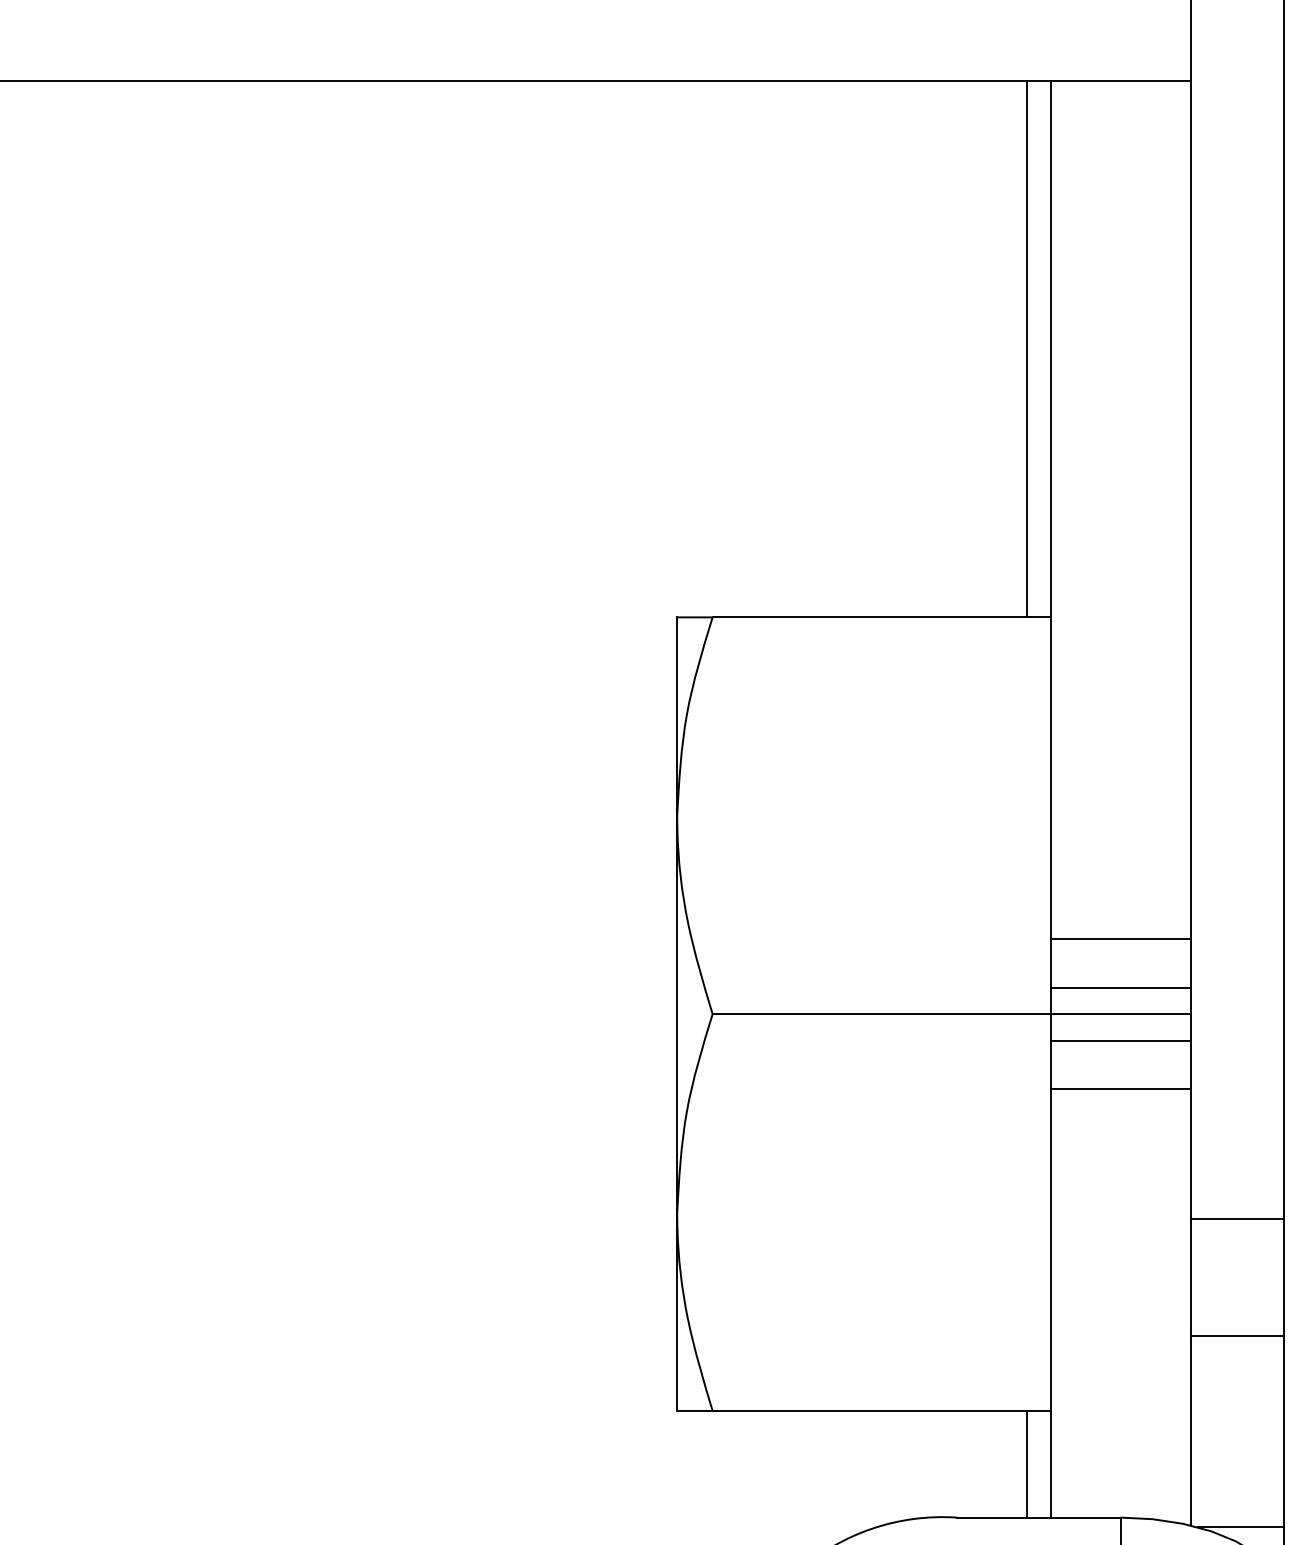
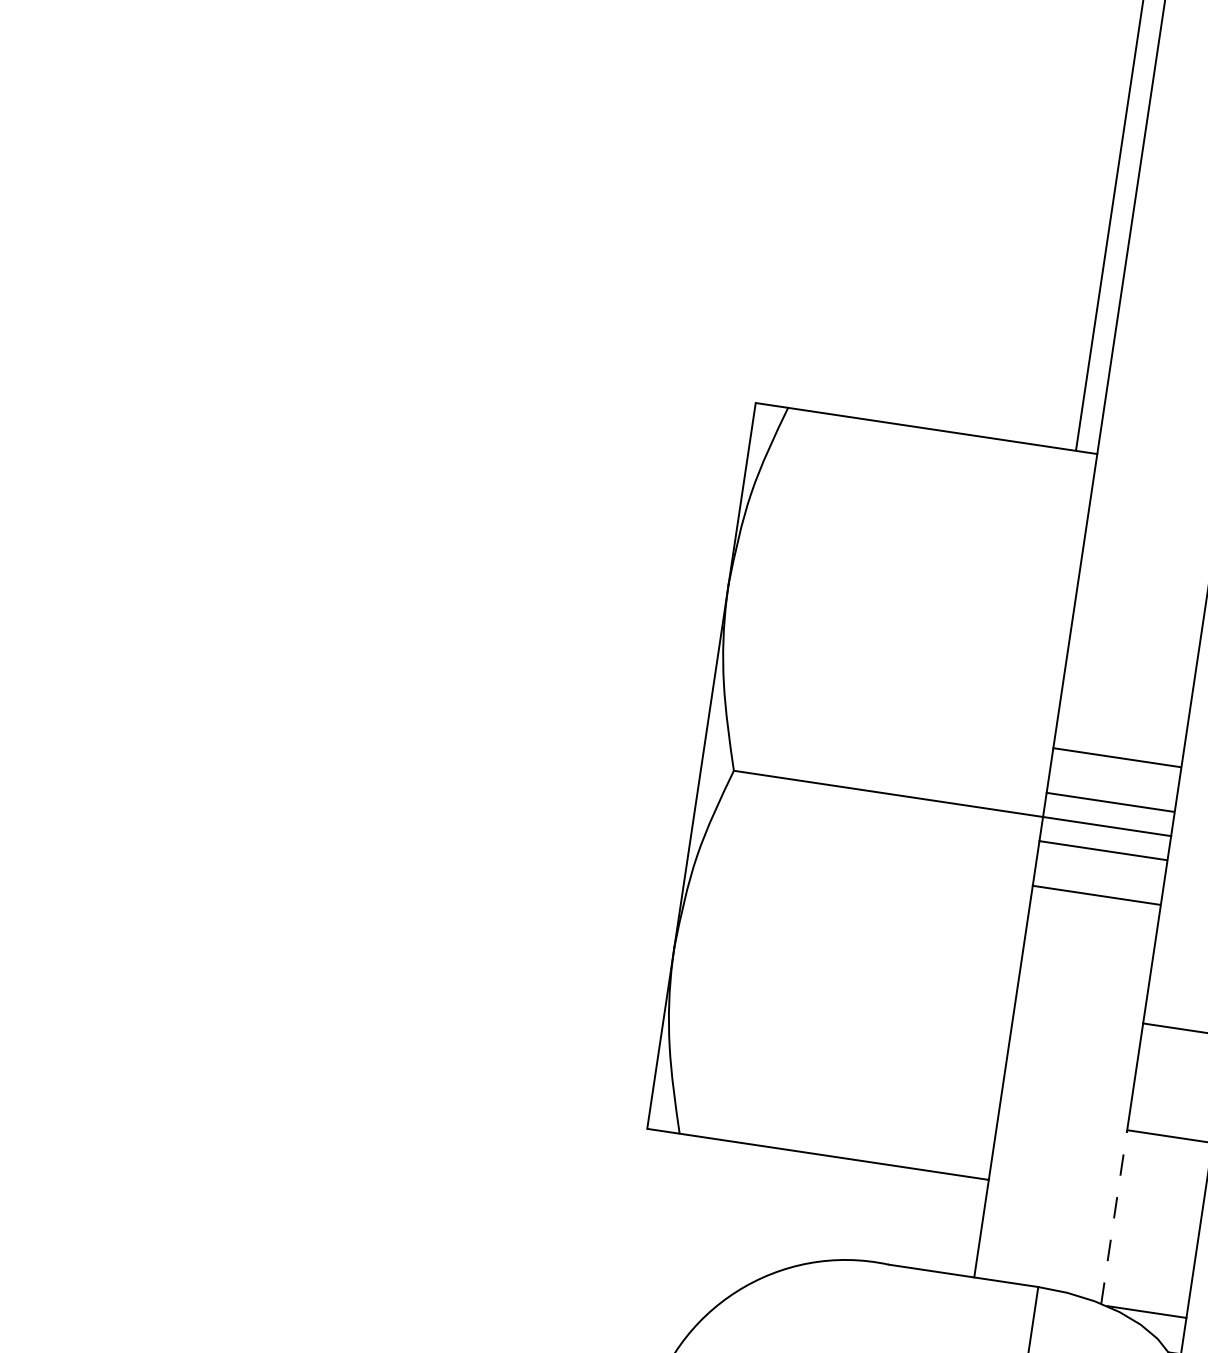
line: (1190, 1430) -> (1114, 1216), solid -> dashed
line: (1027, 1463) -> (960, 1224), removed

